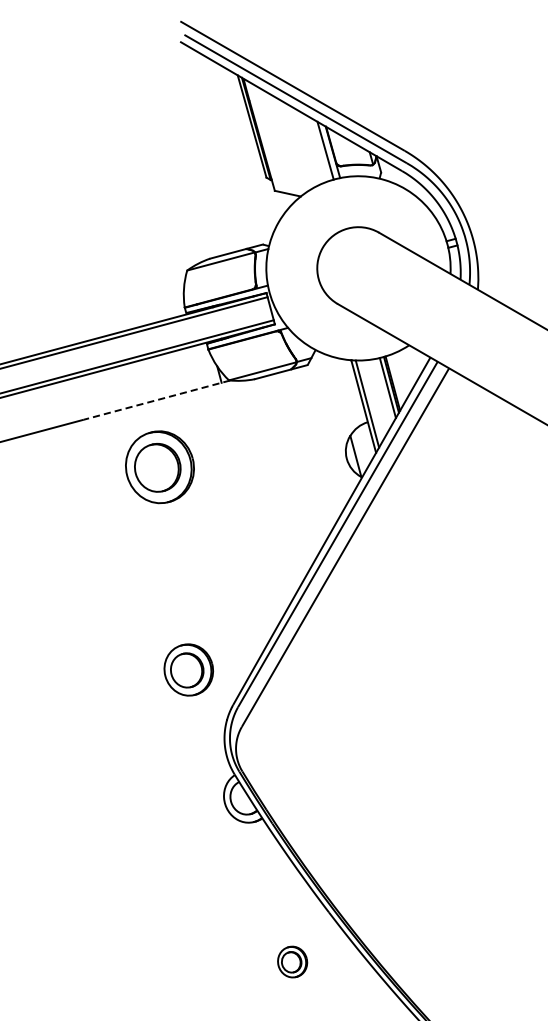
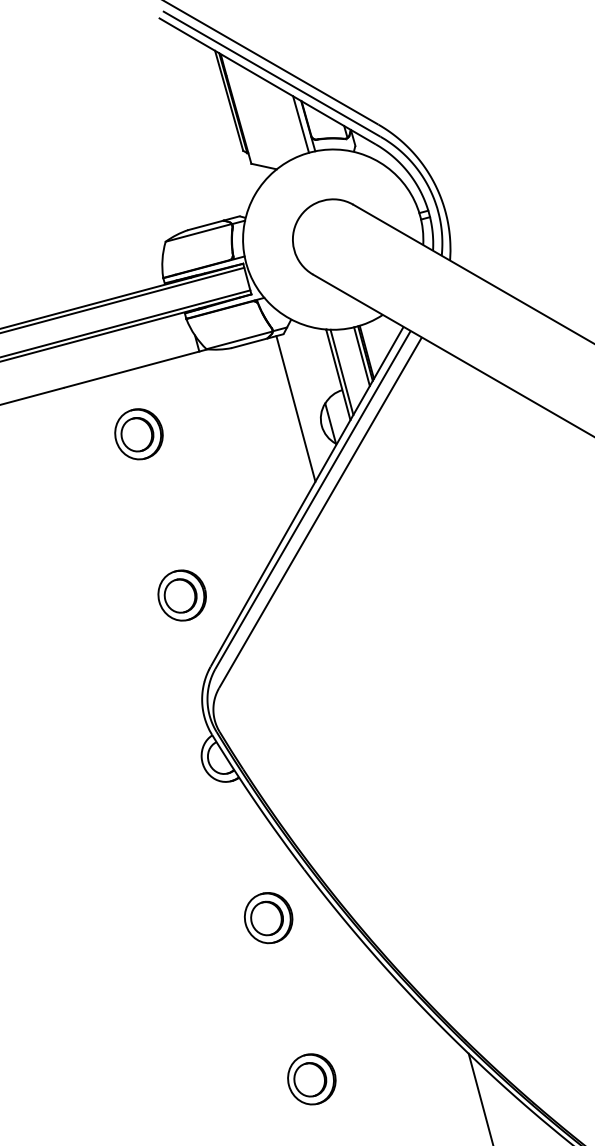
line: (156, 400) -> (135, 368), dashed -> solid
line: (319, 440) -> (295, 408), added
part: (159, 467) -> (138, 434), size x0.71
part: (188, 669) -> (181, 595), moved
part: (292, 962) -> (268, 918), size x1.67

